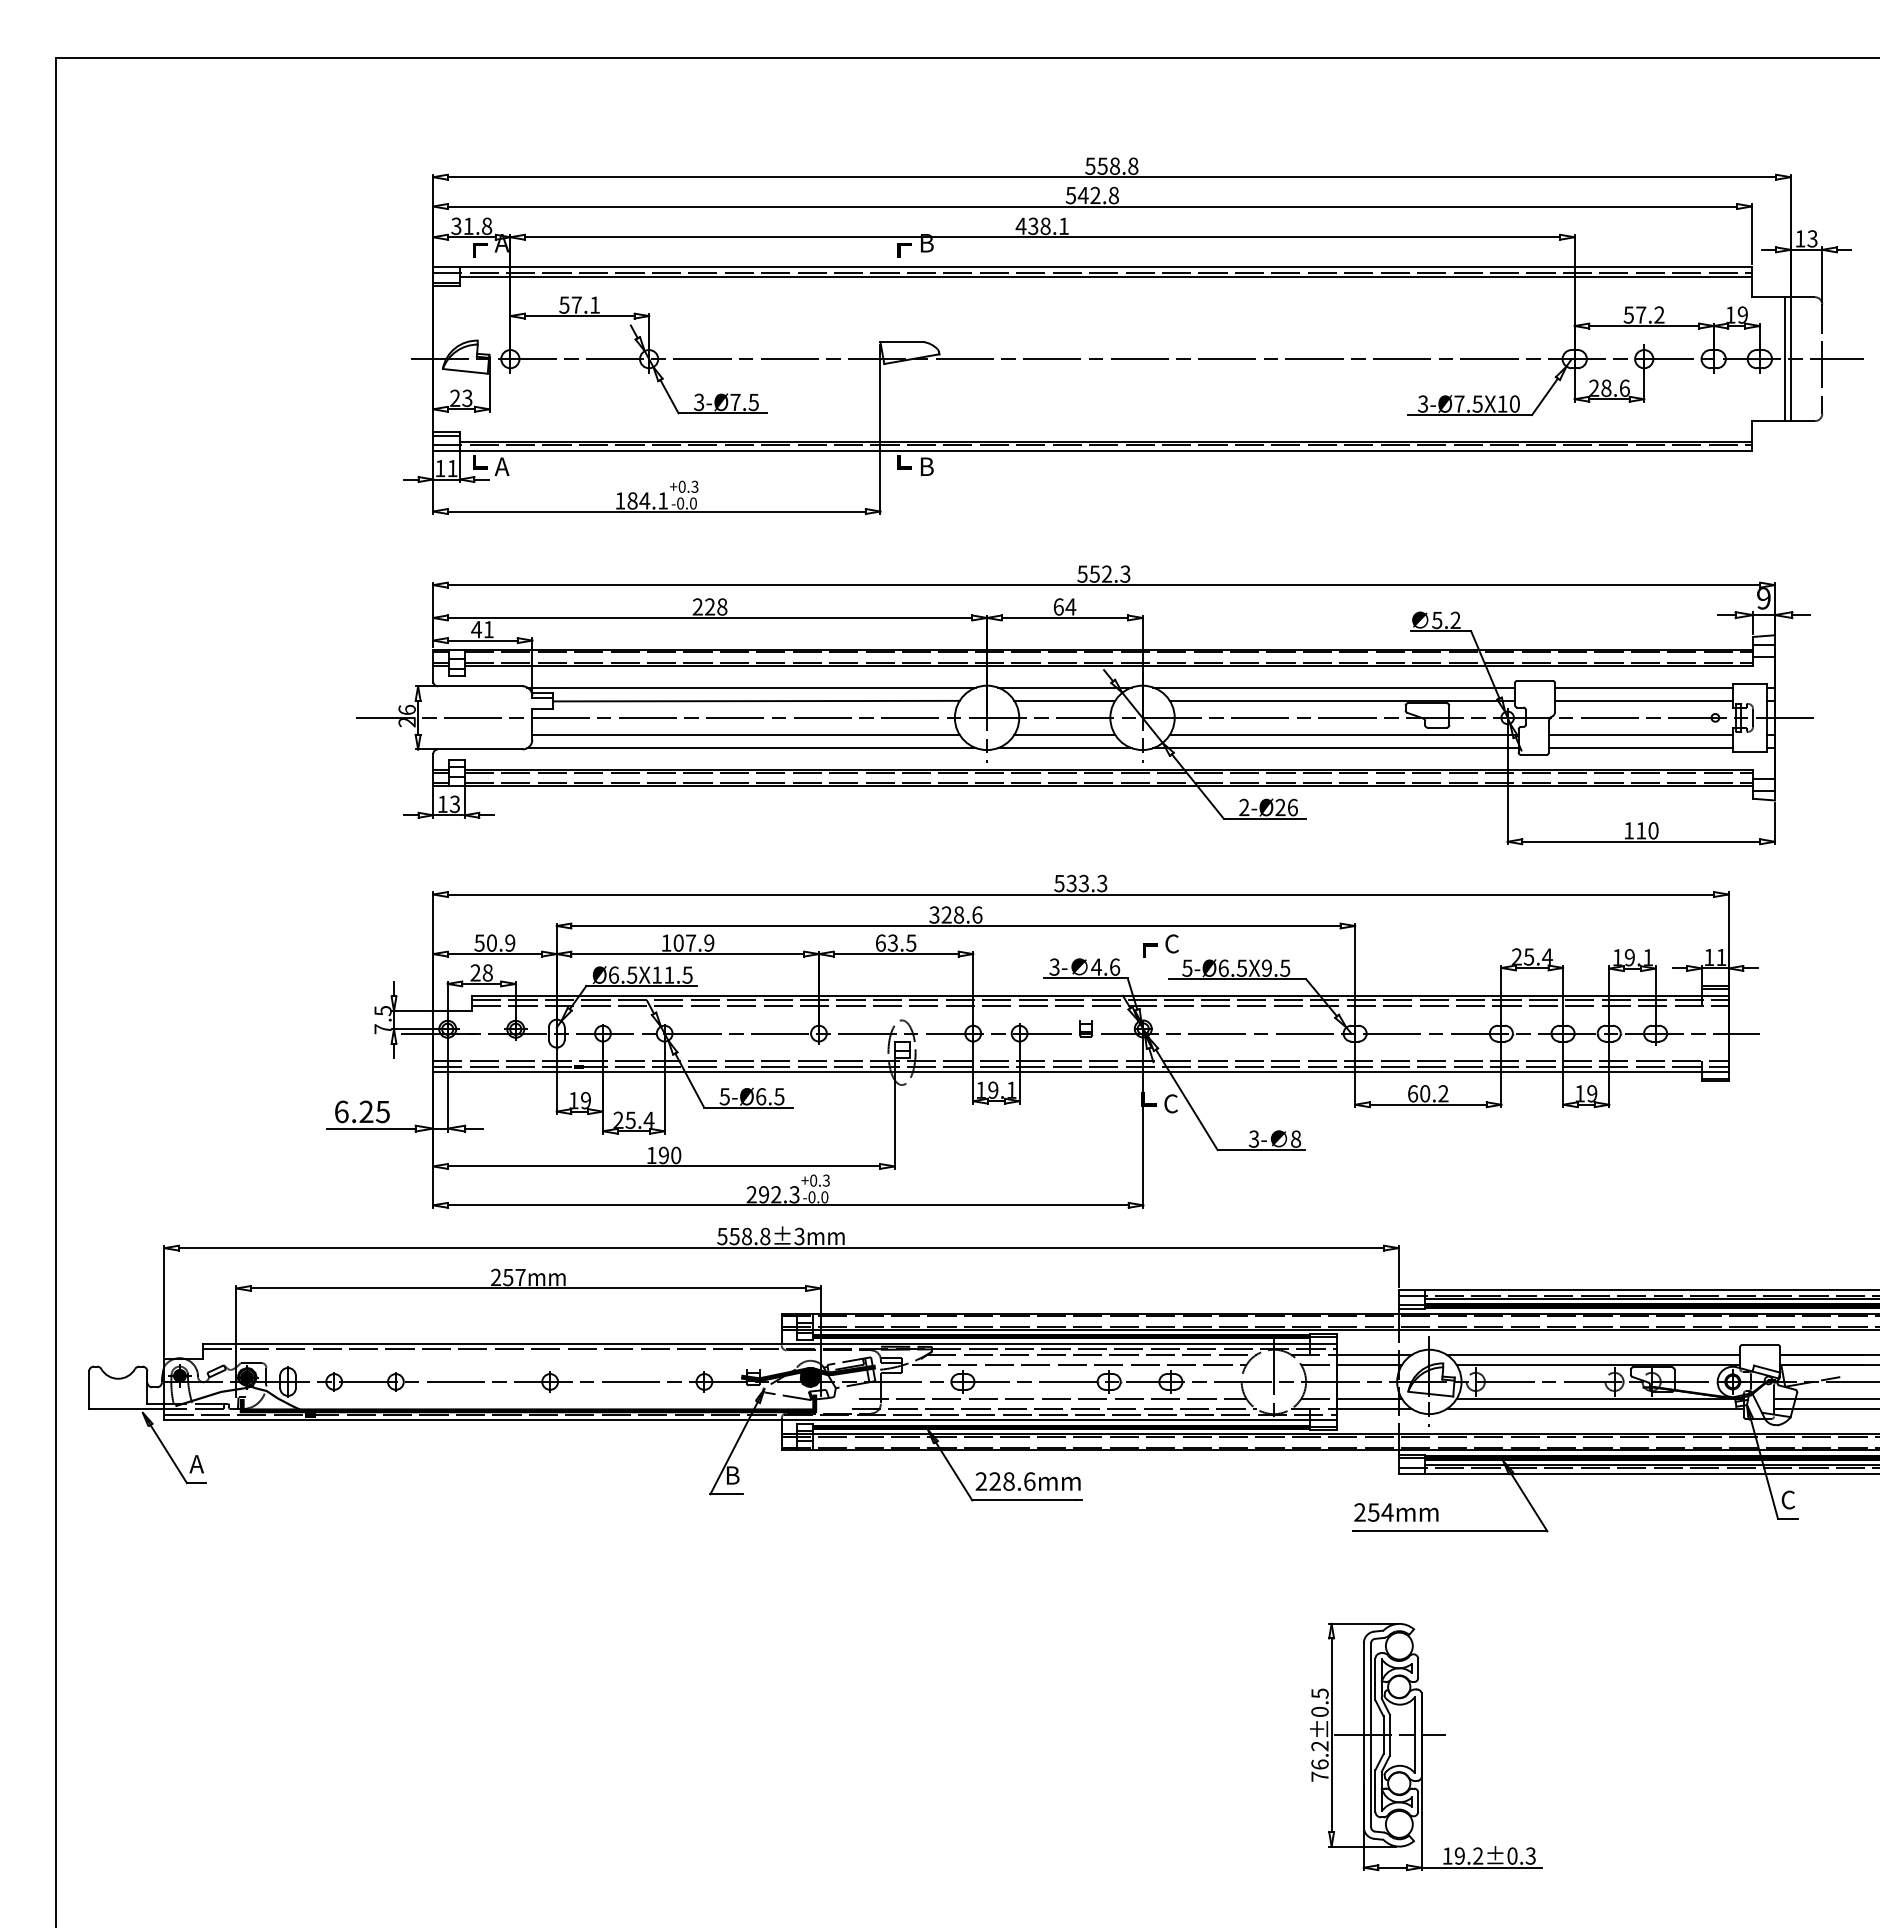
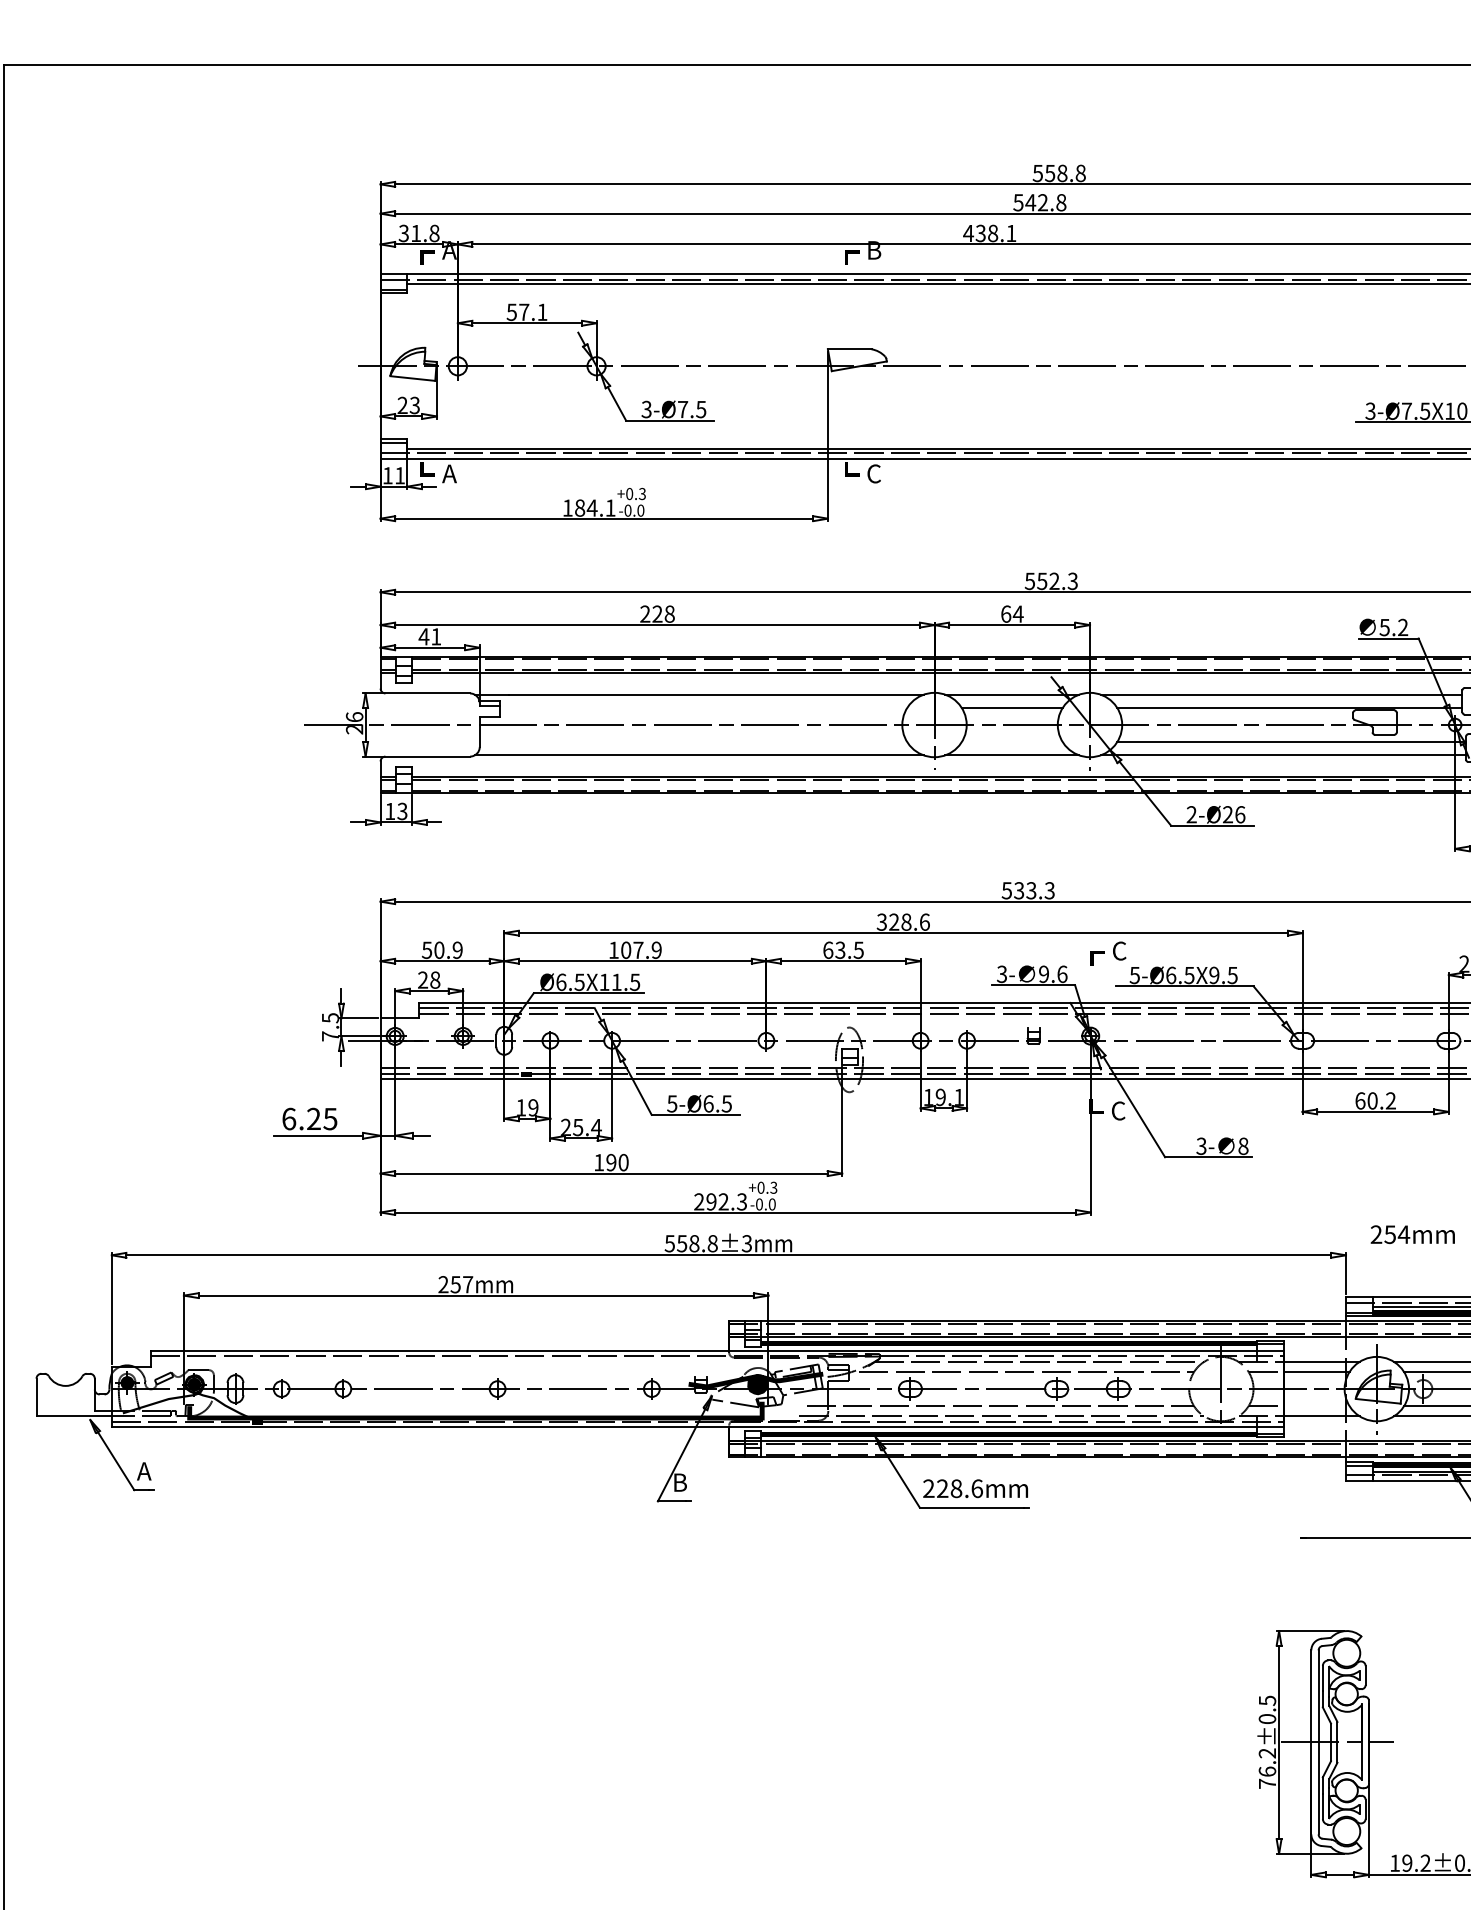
text: (926, 466) -> (873, 473), B -> C
line: (755, 700) -> (702, 707), removed
line: (745, 734) -> (692, 741), removed
line: (1064, 734) -> (1011, 741), removed
text: (1096, 966) -> (1043, 973), 4.6 -> 9.6
line: (1369, 1398) -> (1316, 1405), removed
text: (1396, 1512) -> (1412, 1234), moved

